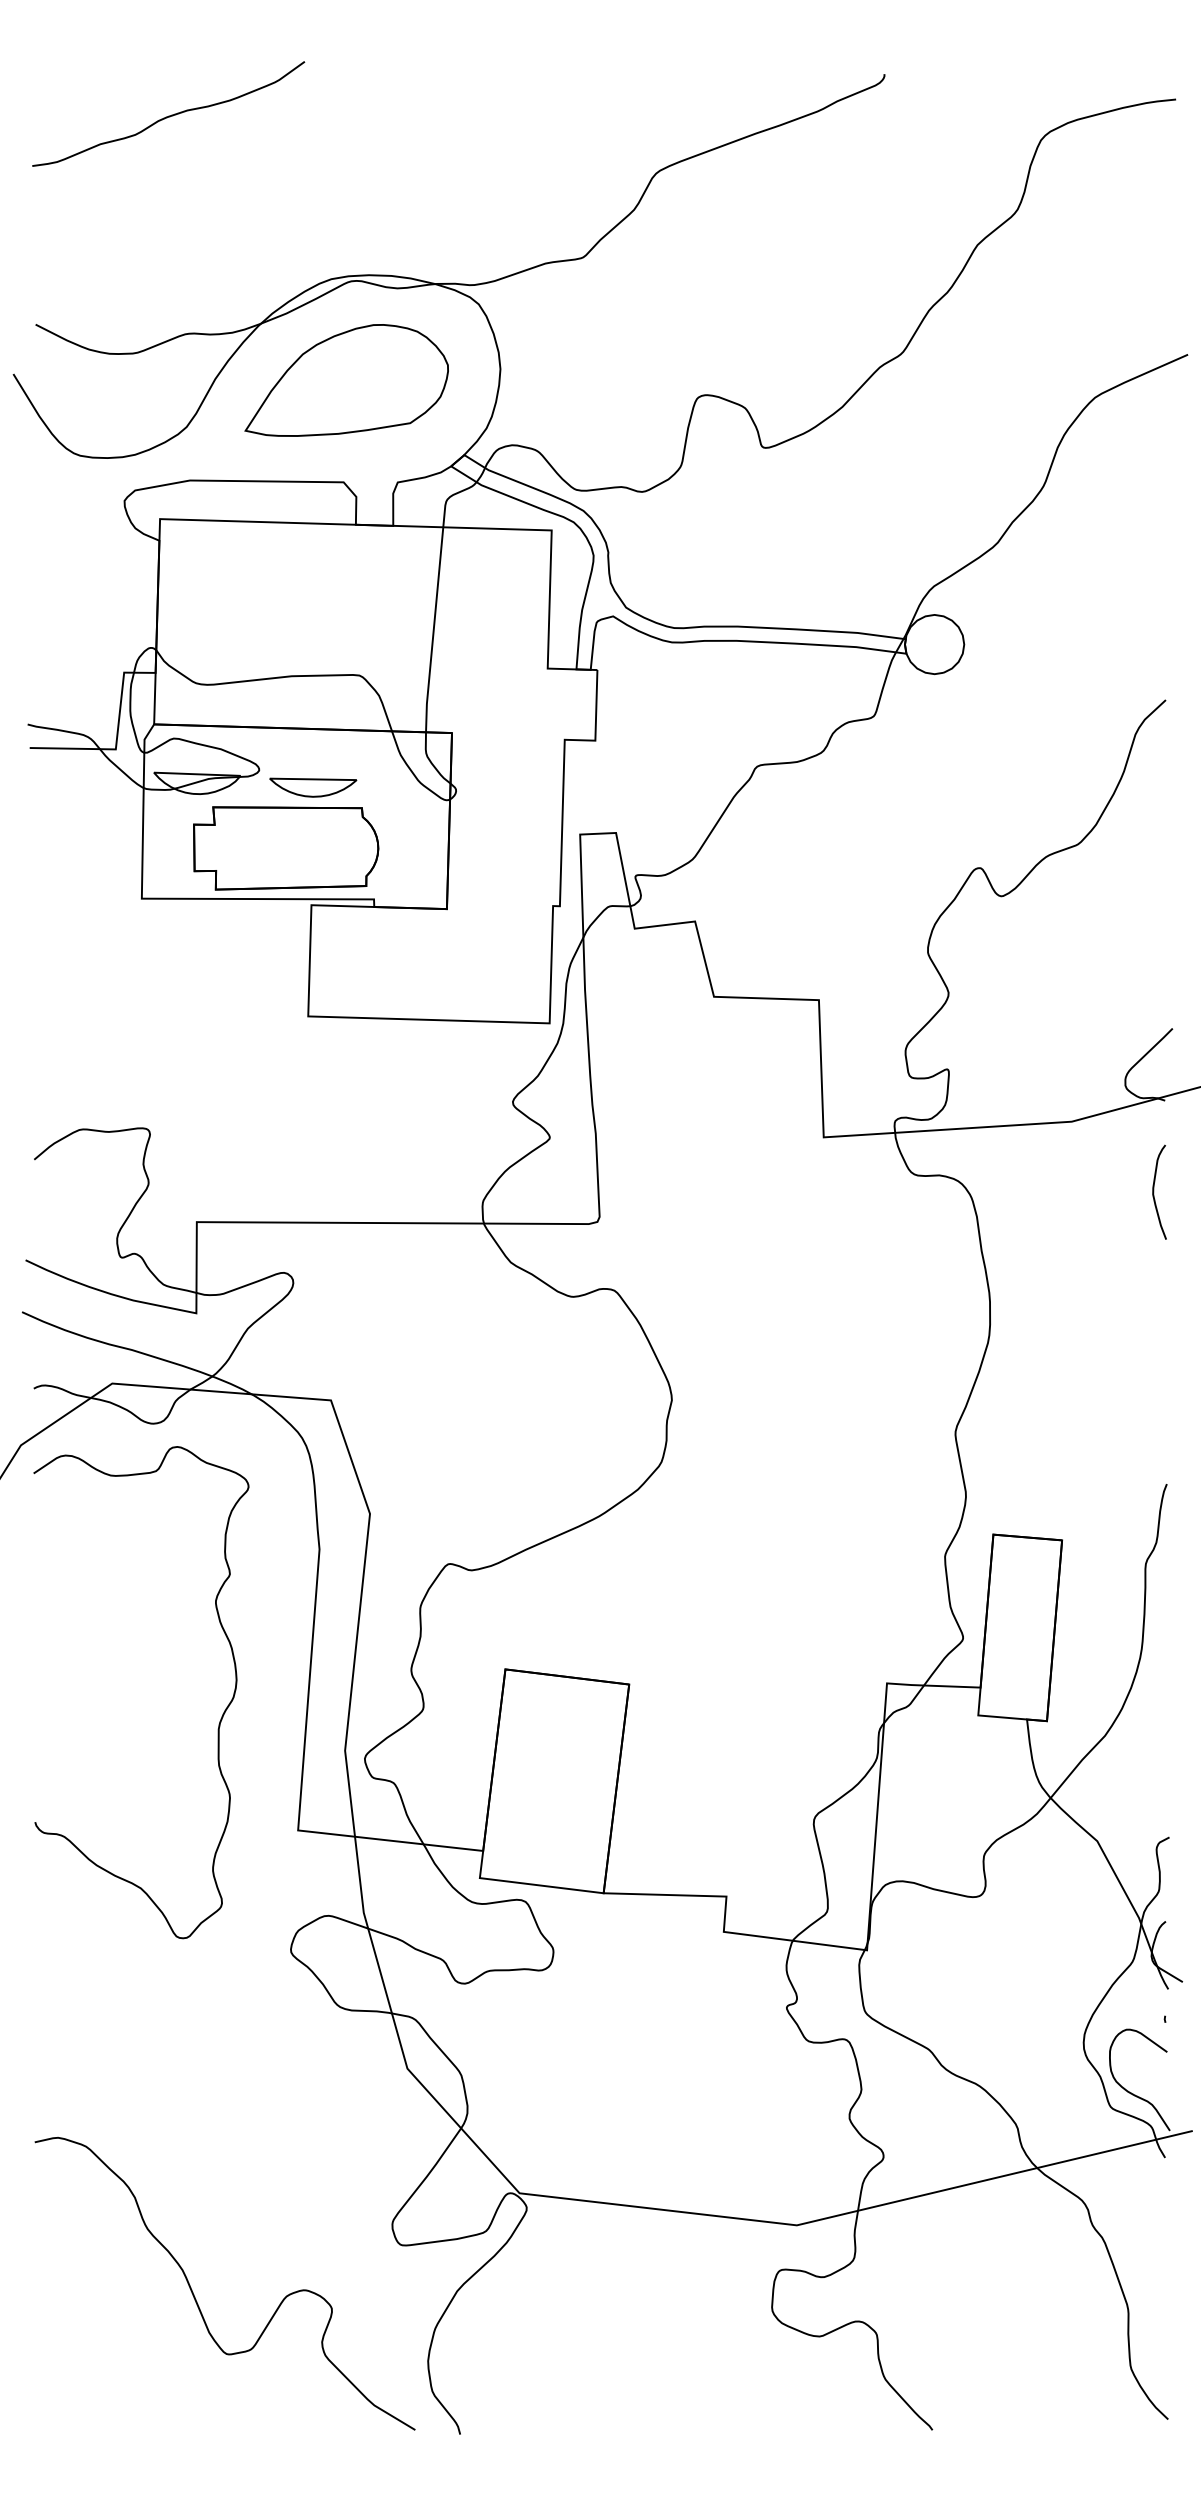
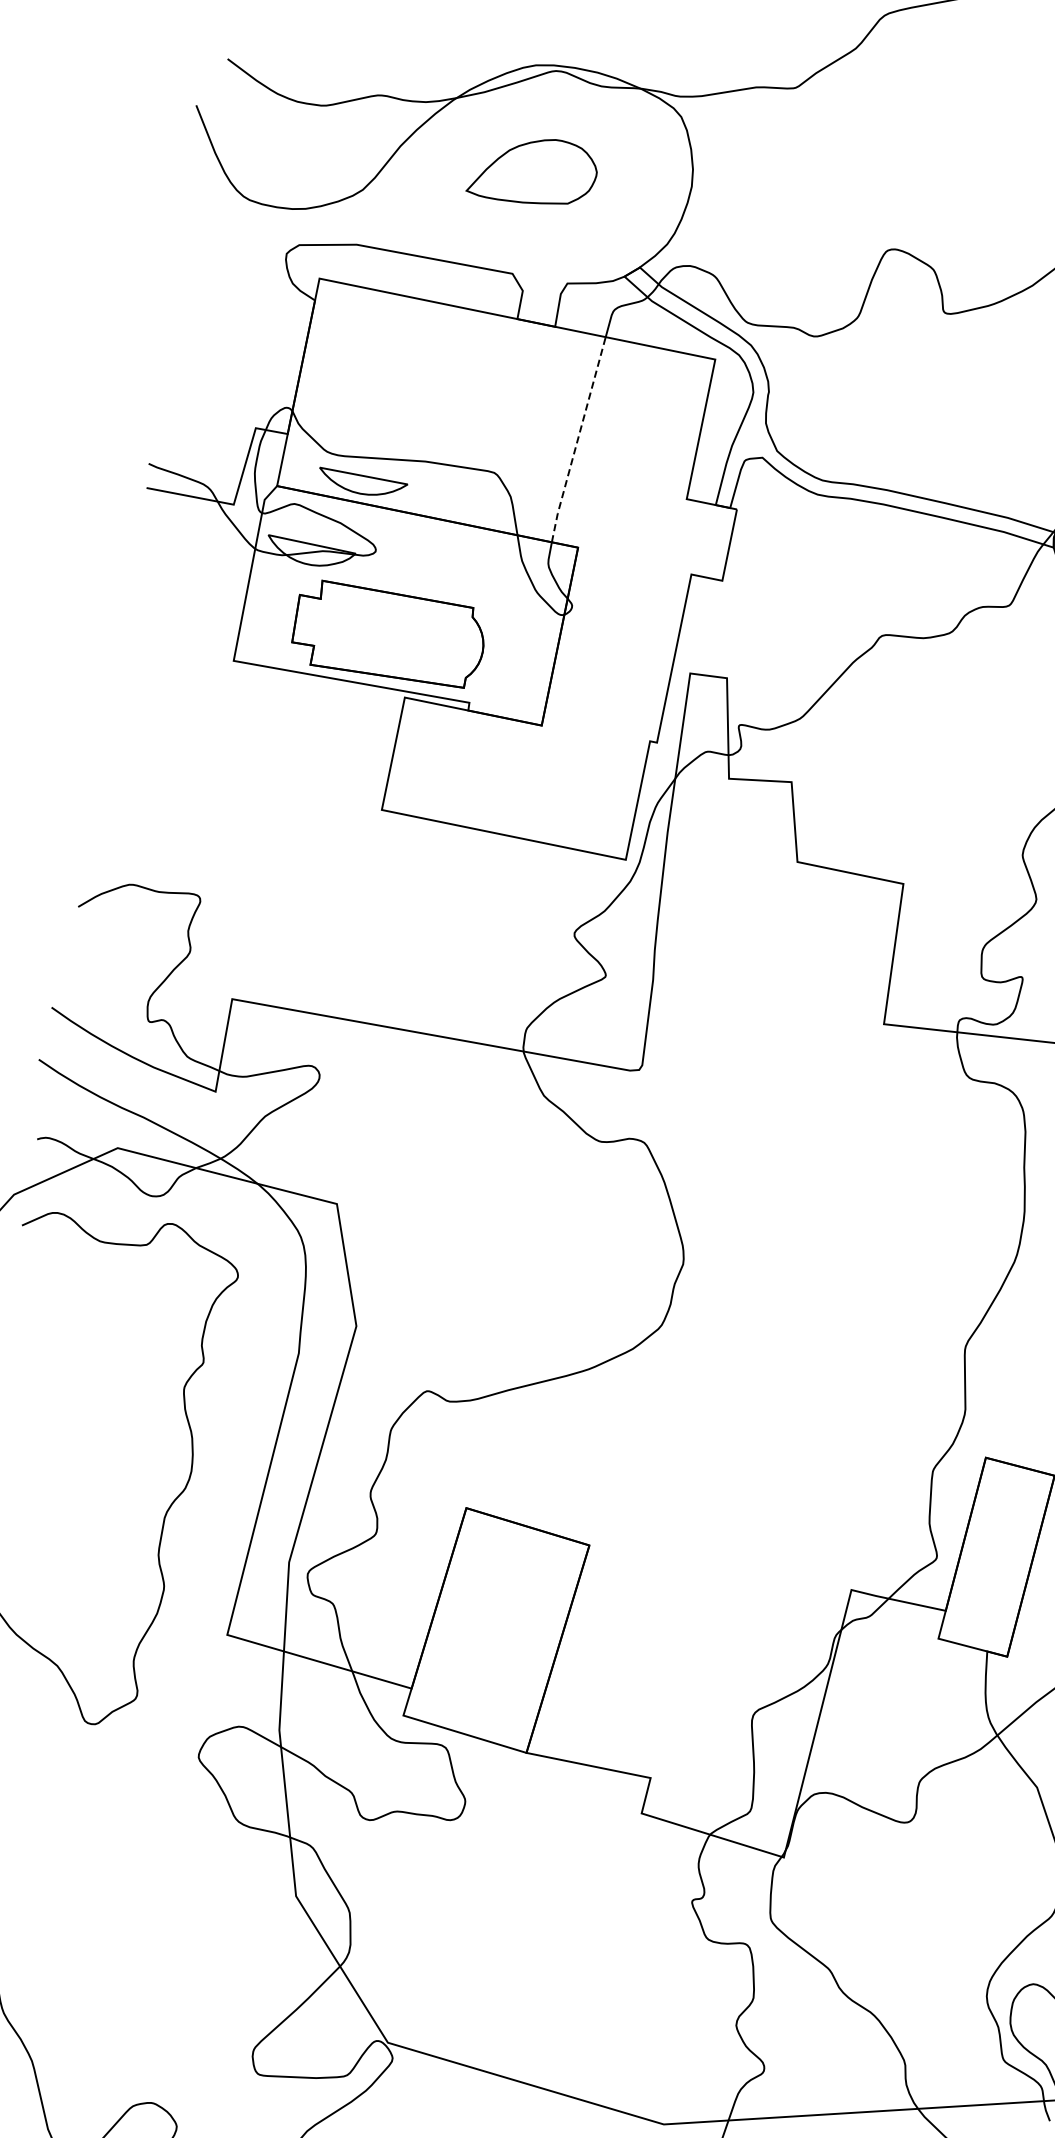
part: (346, 380) -> (533, 170), size x0.6
line: (433, 630) -> (577, 440), solid -> dashed
part: (313, 787) -> (362, 484), moved

